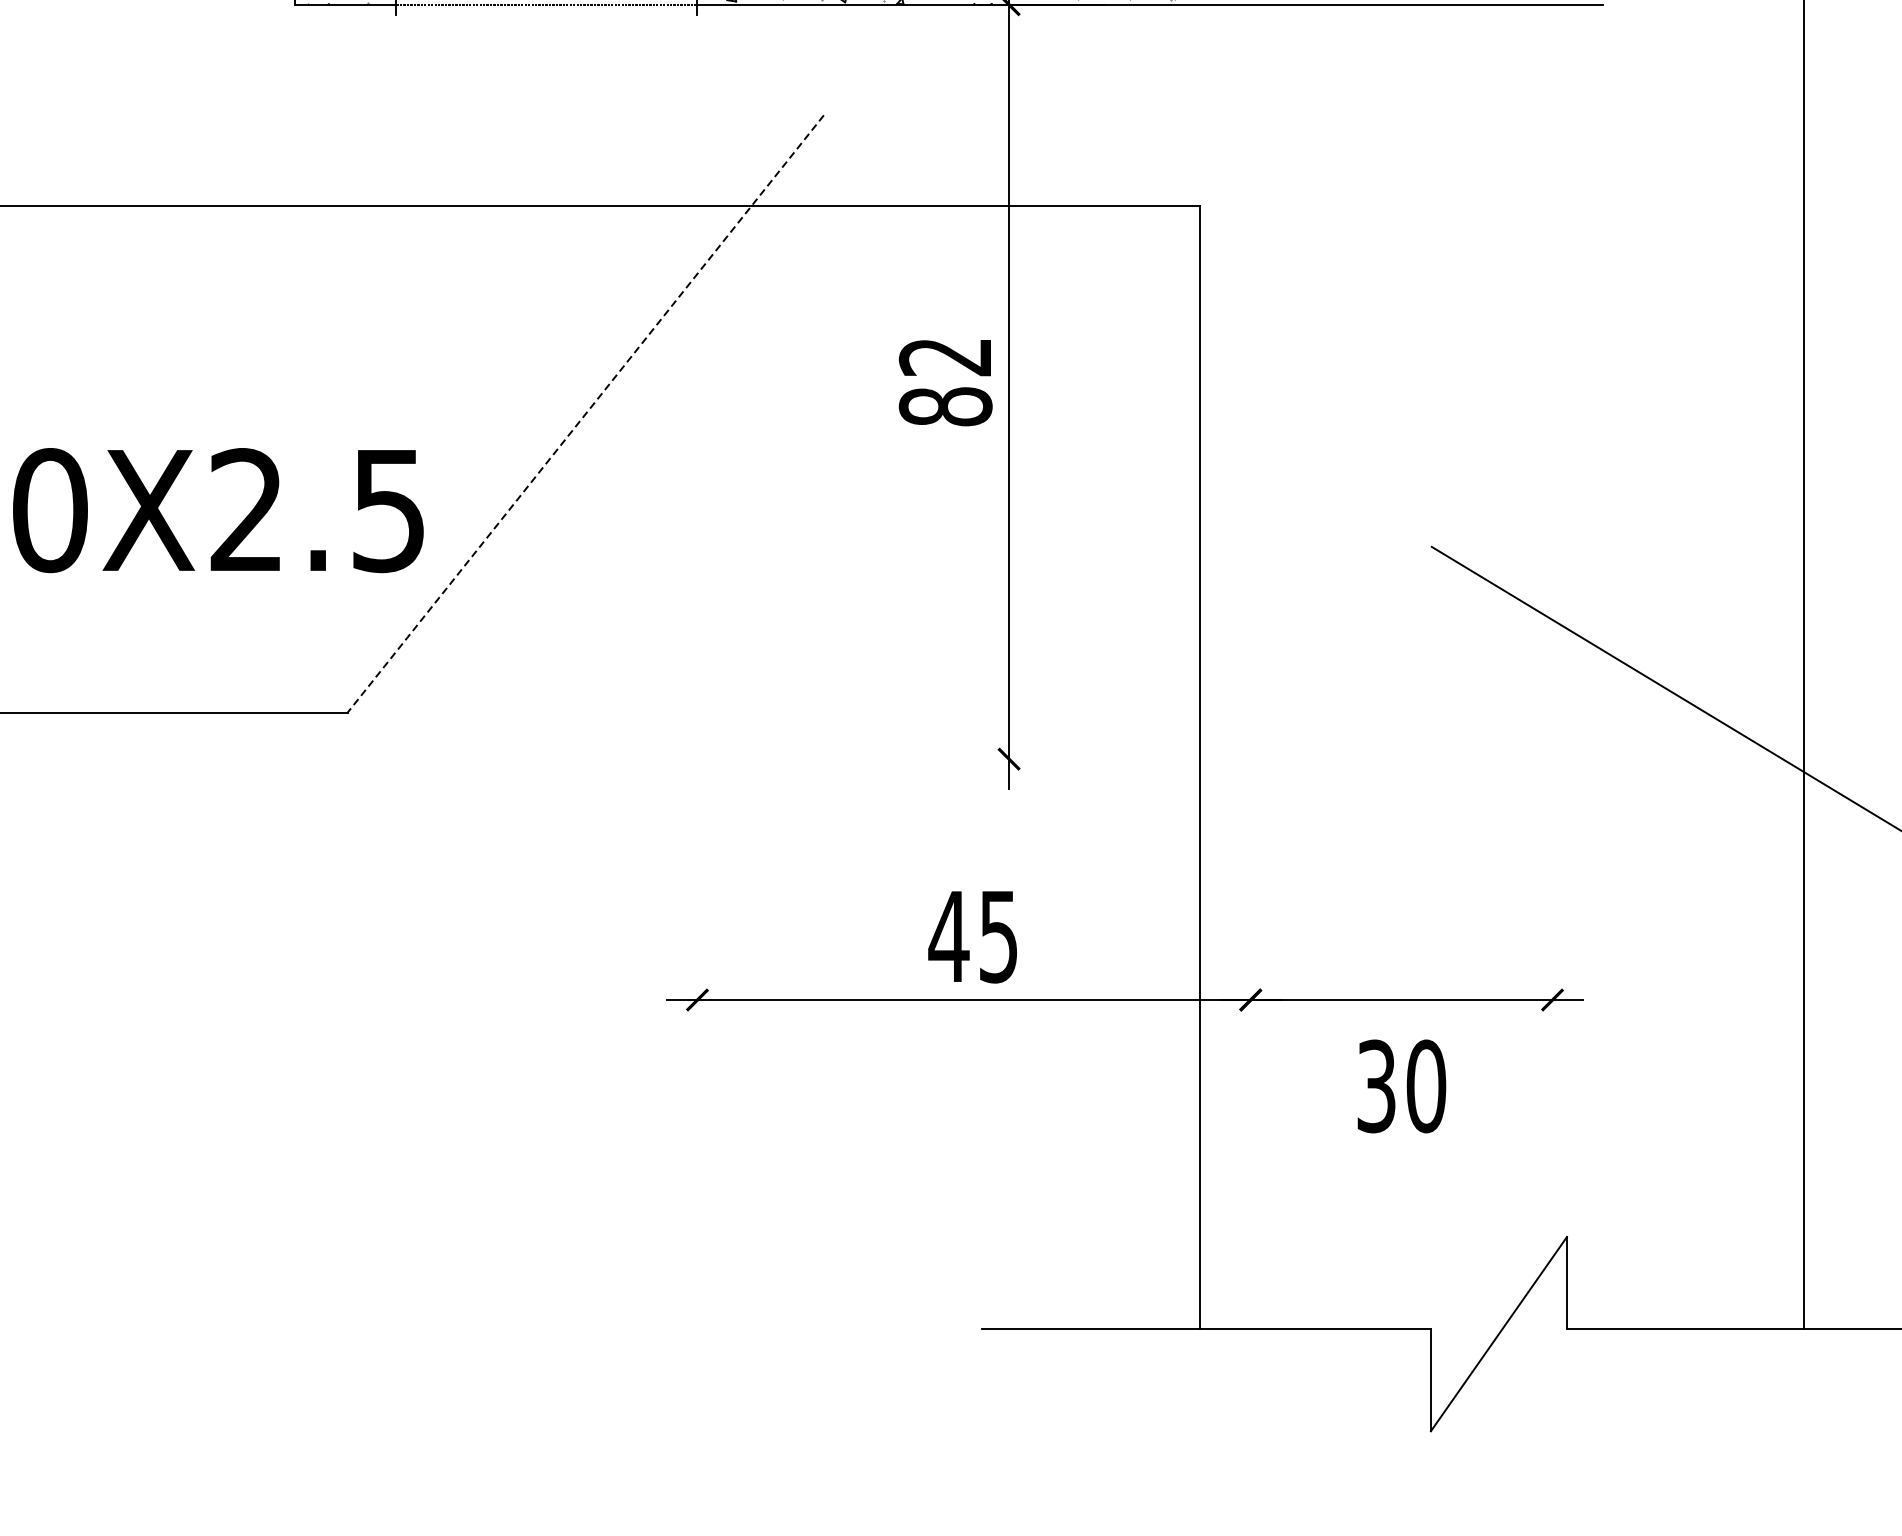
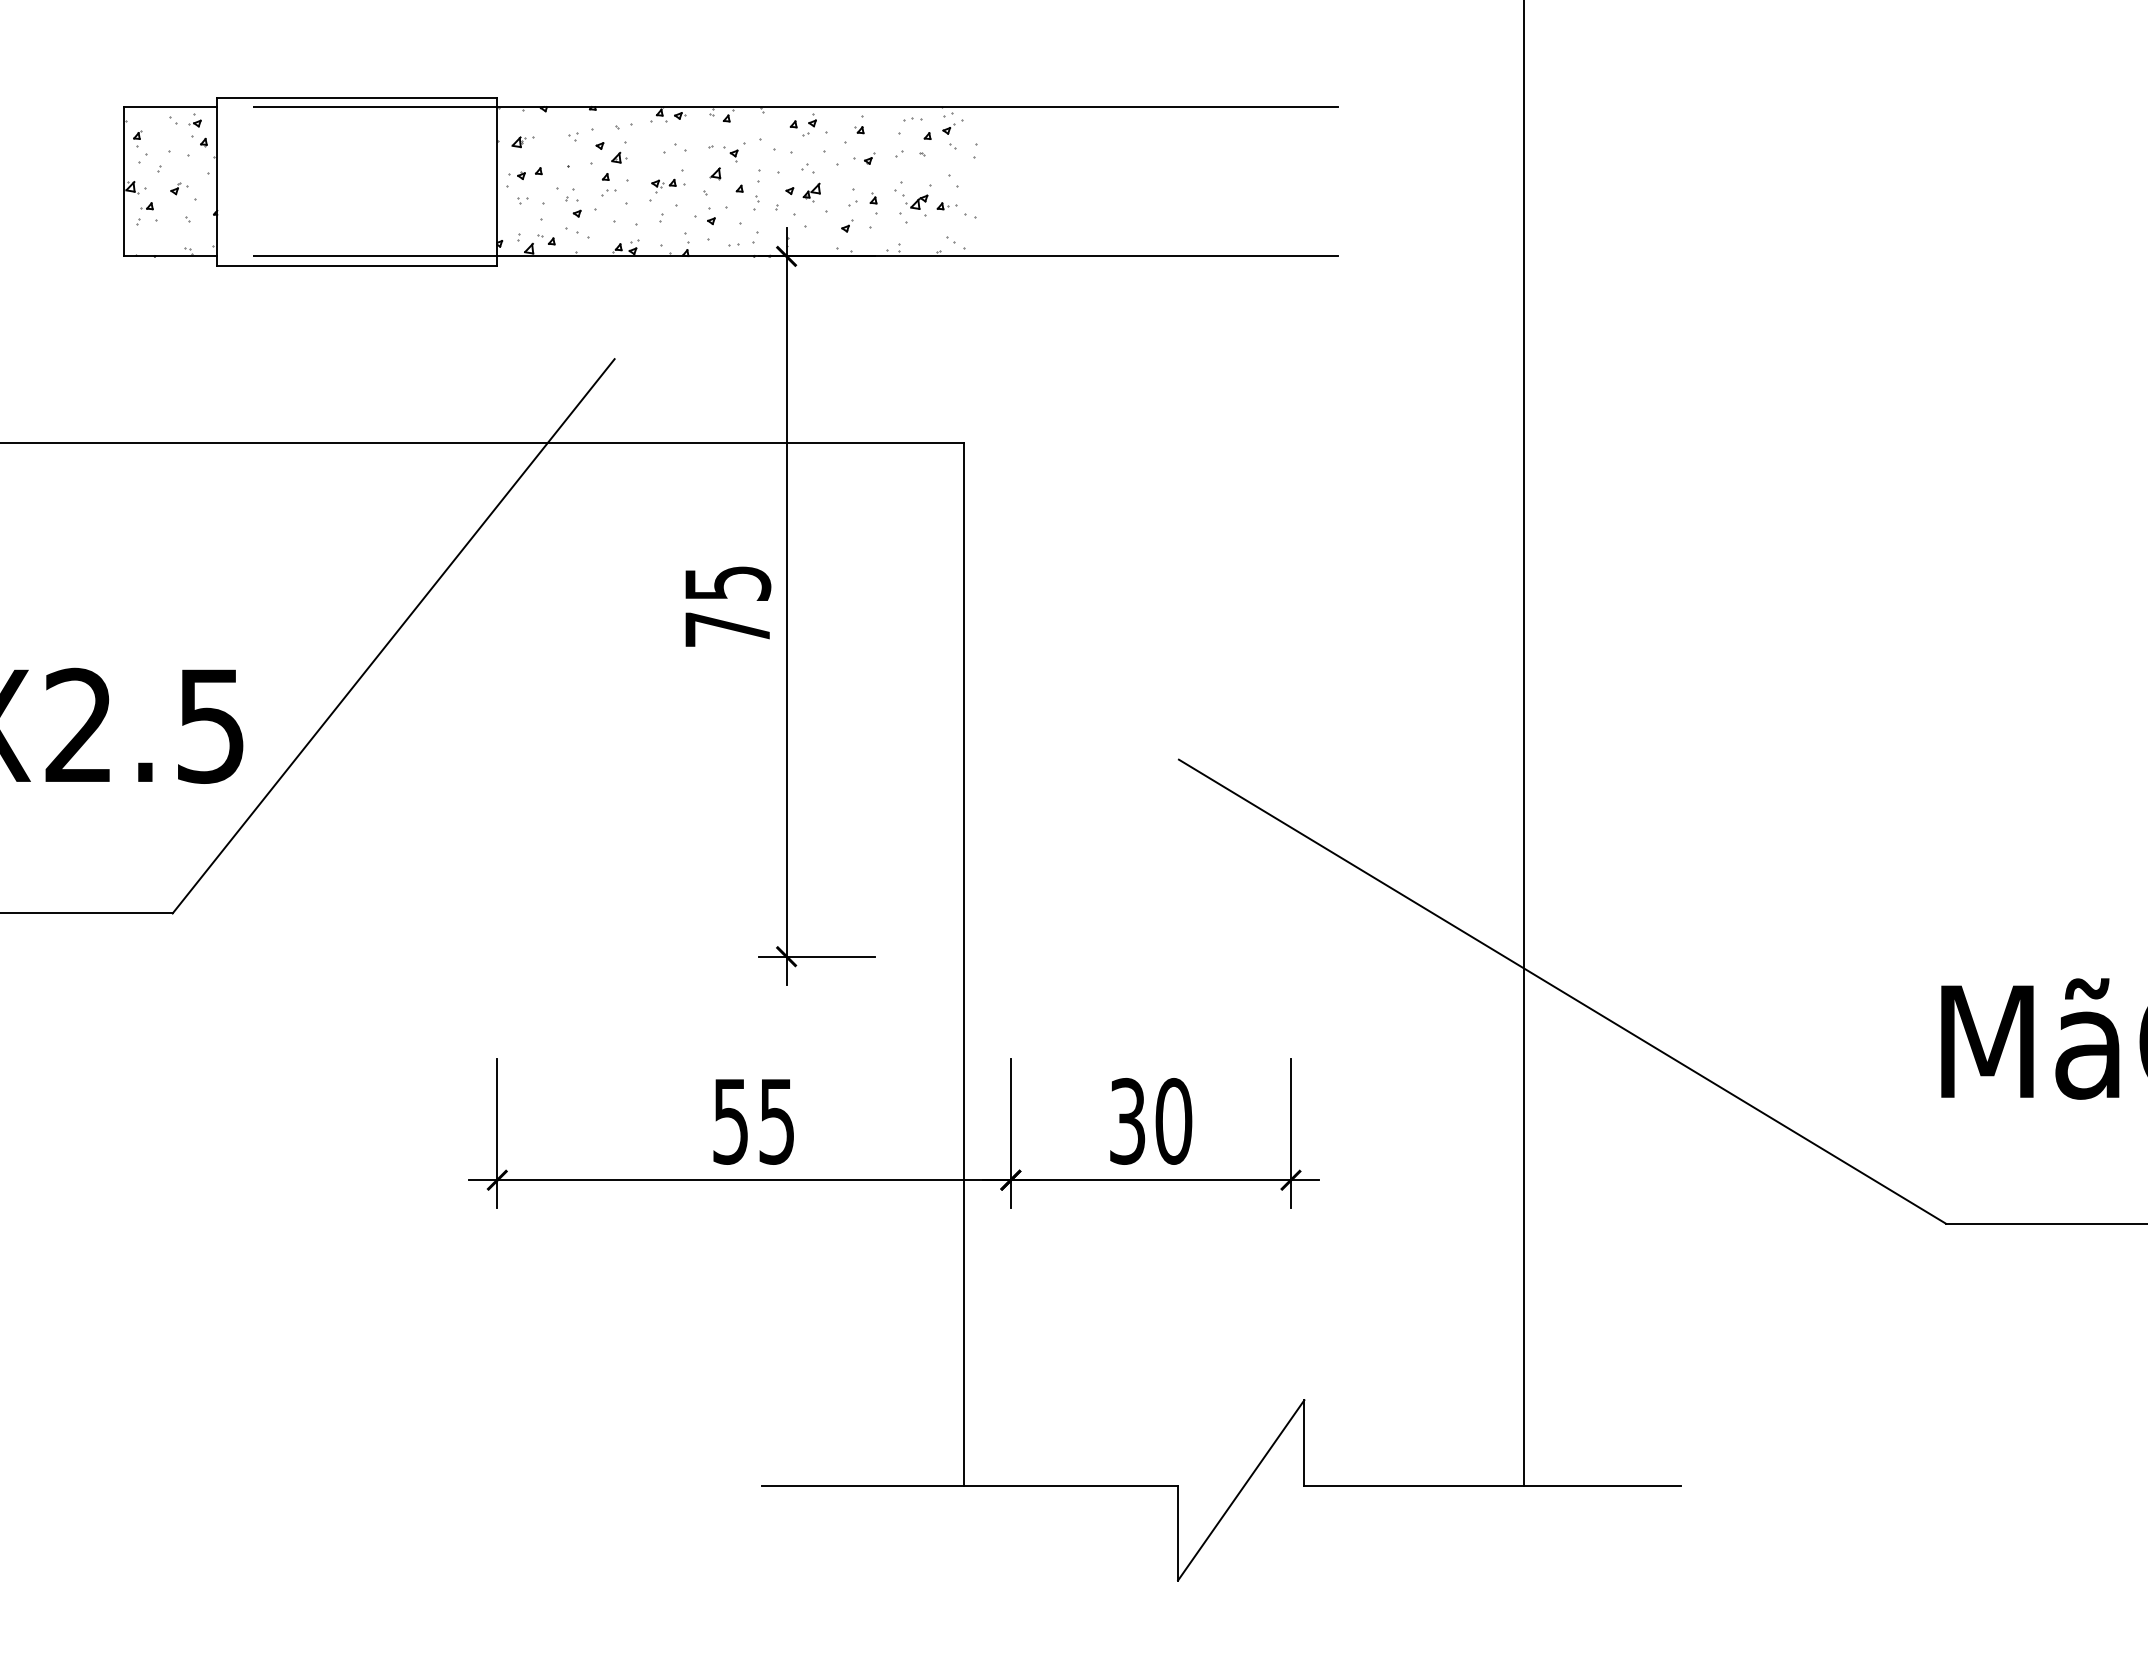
line: (546, 14) -> (357, 265), added
text: (945, 381) -> (727, 606), 82 -> 75
line: (585, 414) -> (393, 636), dashed -> solid
line: (1041, 758) -> (816, 956), added
text: (948, 936) -> (730, 1121), 45 -> 55
line: (697, 949) -> (497, 1133), added
line: (1250, 949) -> (1010, 1133), added
line: (1552, 949) -> (1290, 1133), added
text: (1402, 1086) -> (1151, 1121), moved

